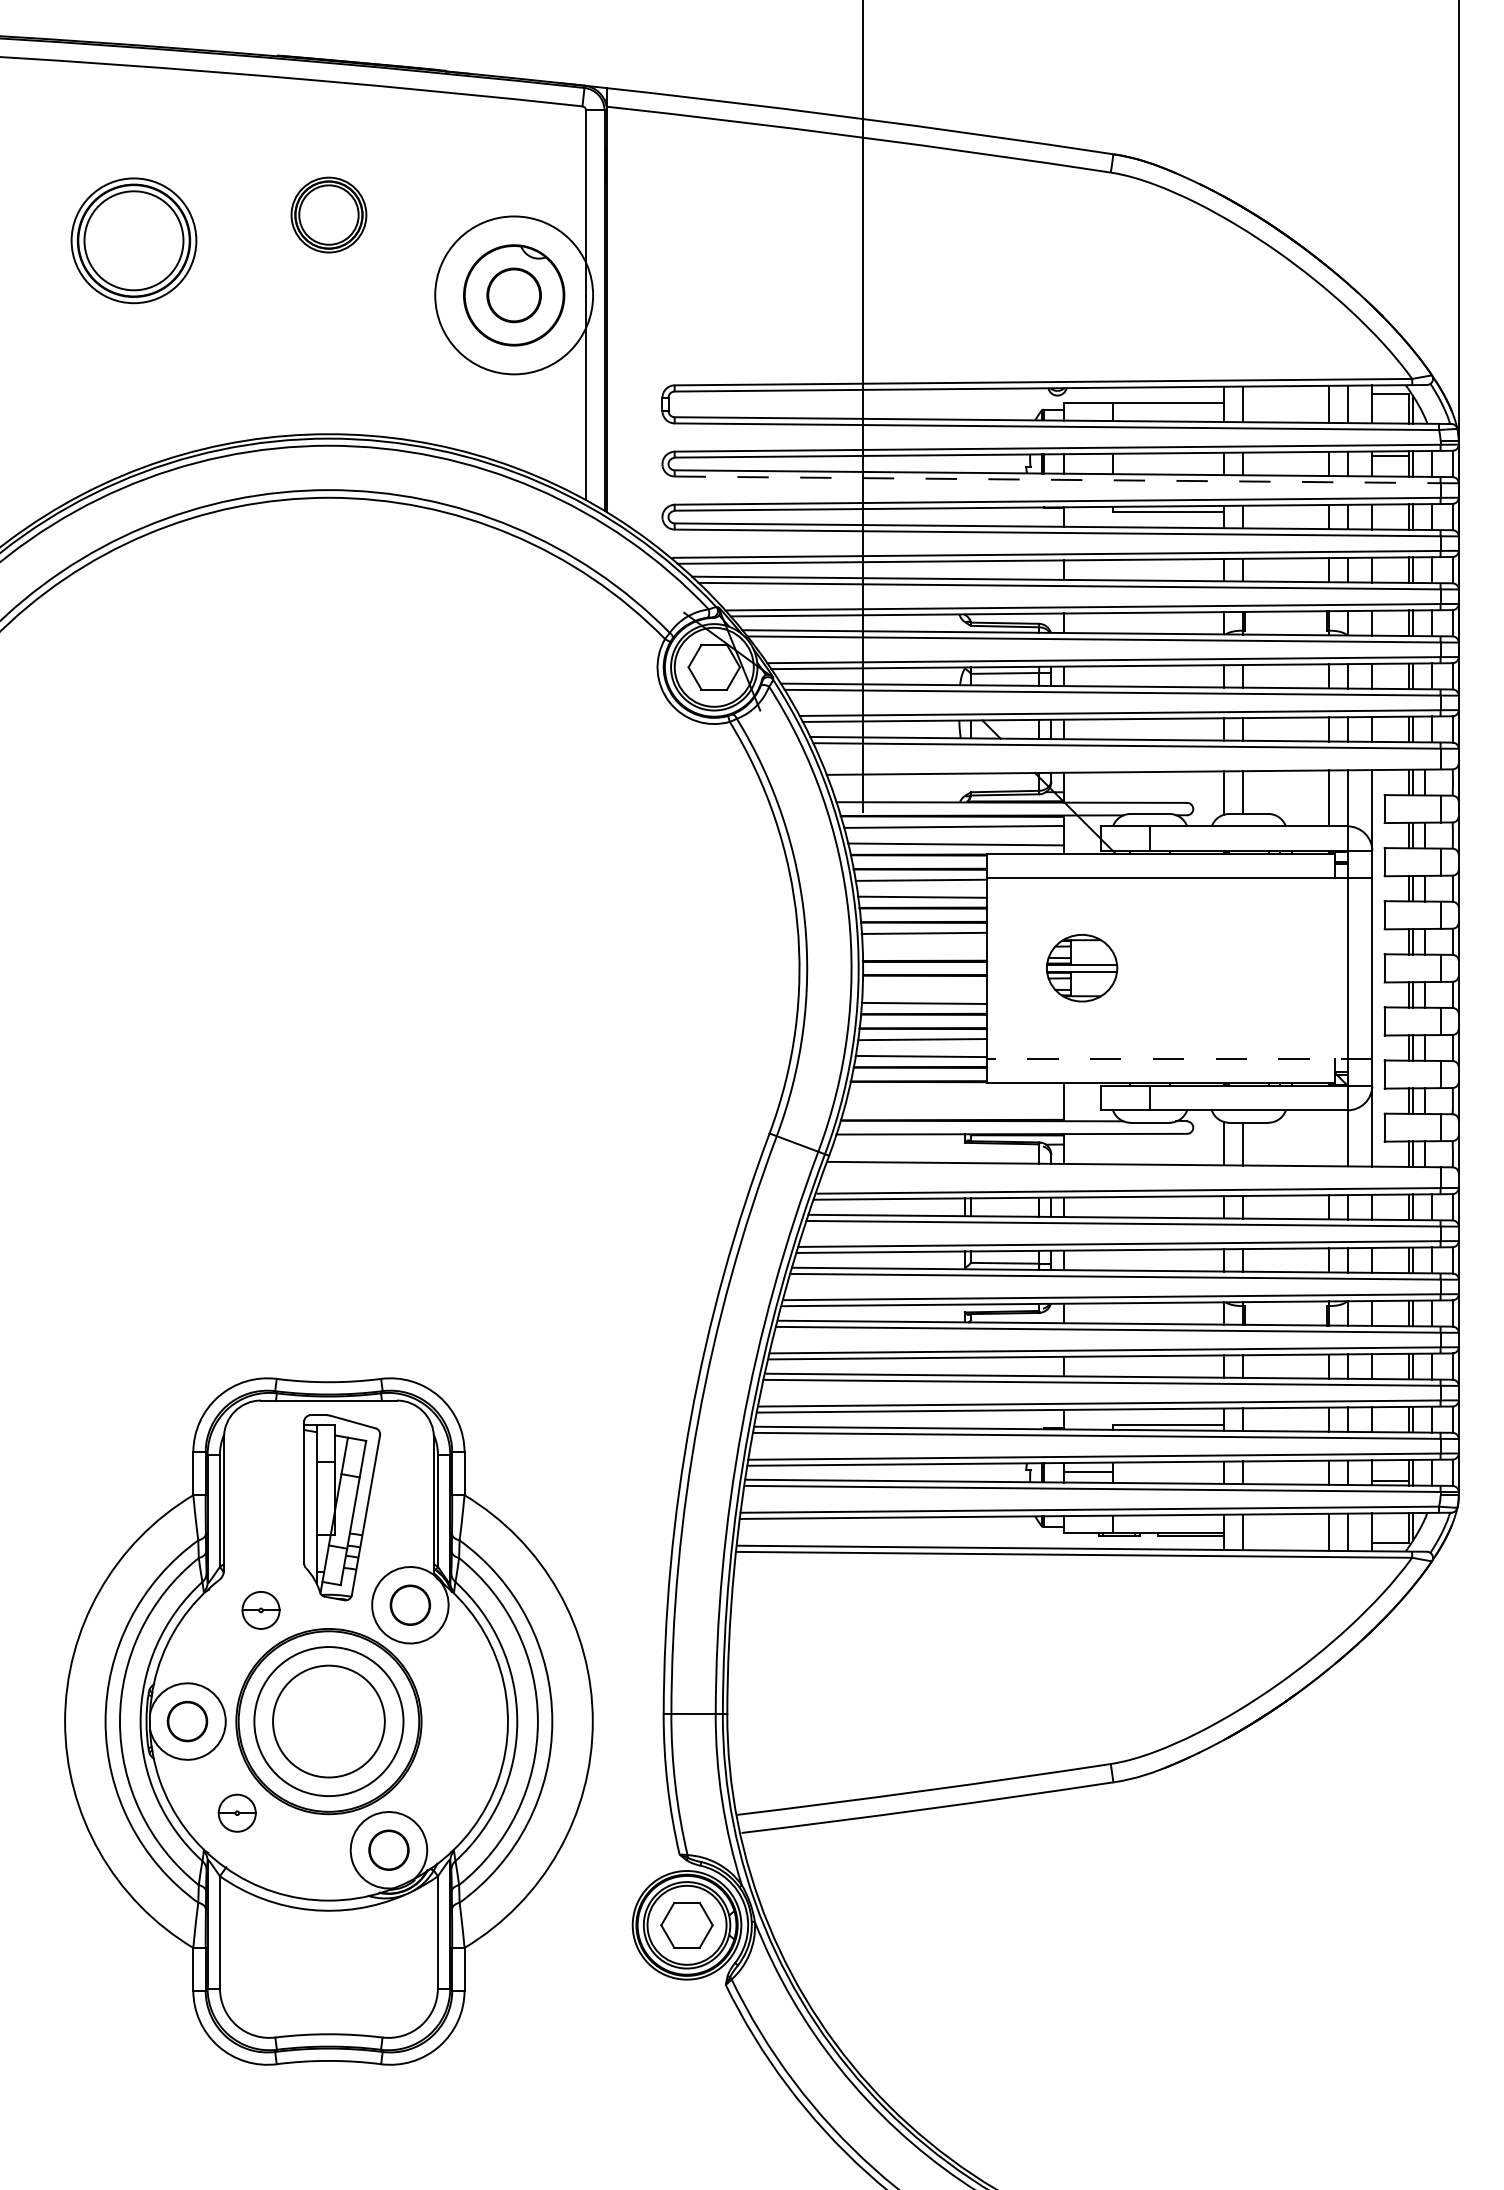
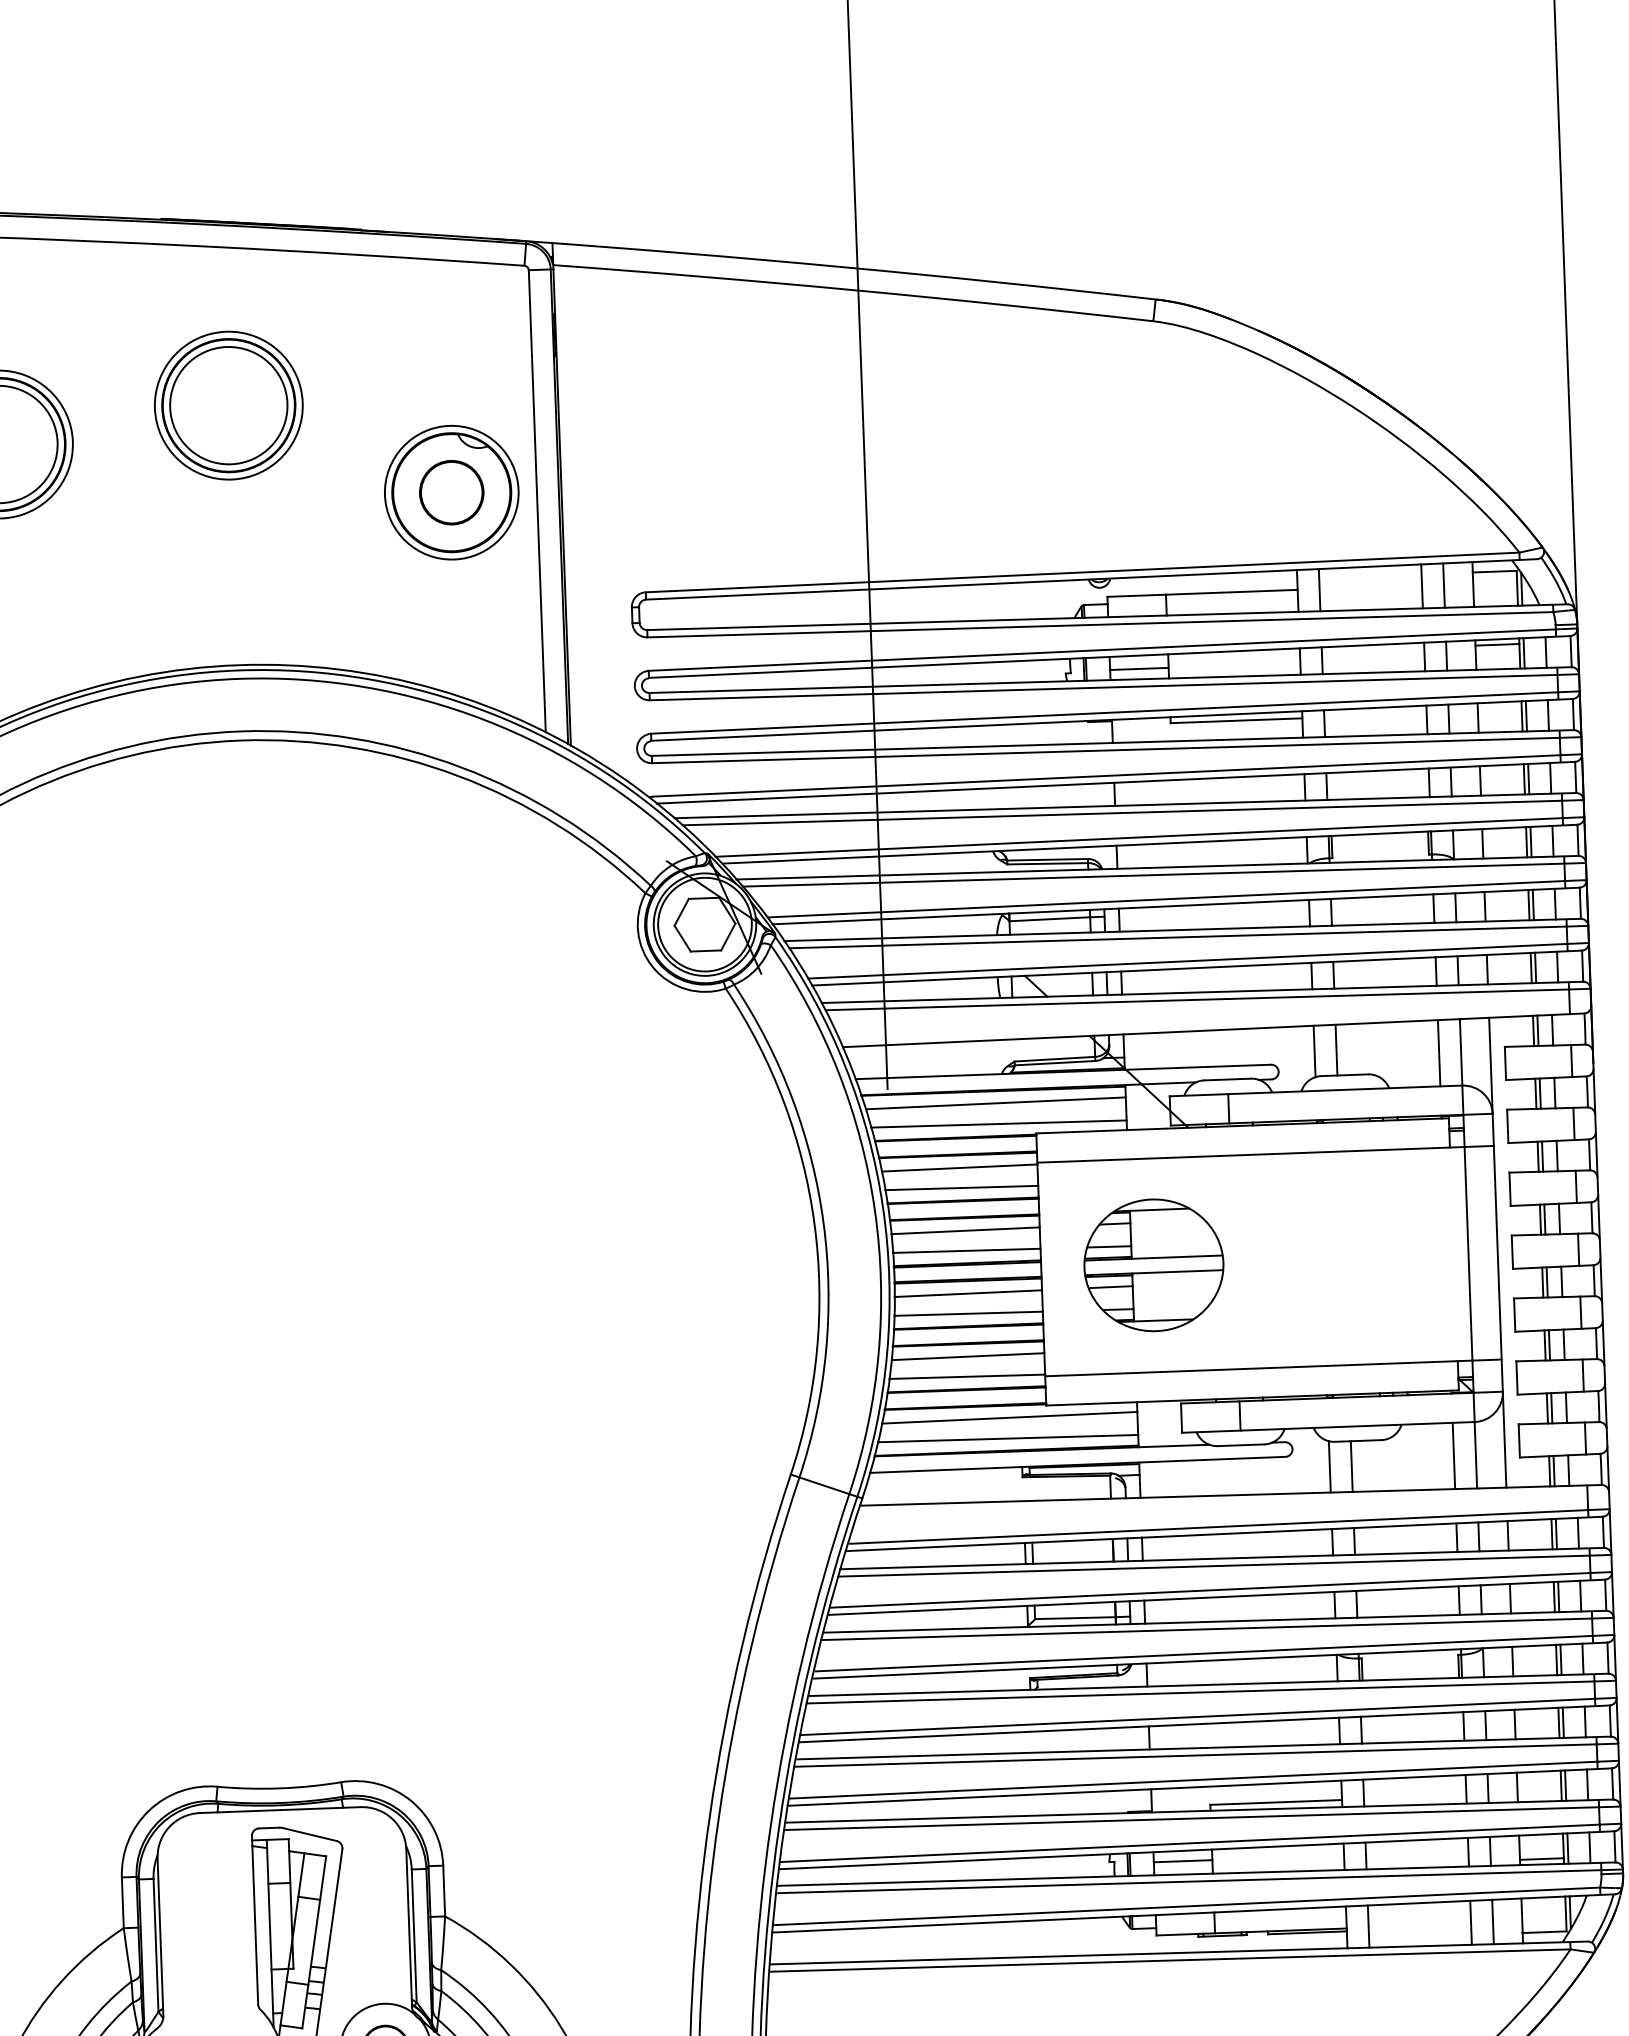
part: (328, 214) -> (228, 404), size x1.67
circle: (513, 295) -> (450, 492), size x0.71
line: (1088, 465) -> (1139, 669), added
line: (1057, 479) -> (1103, 687), dashed -> solid
line: (924, 949) -> (966, 1249), added
part: (1081, 967) -> (1153, 1264), size x1.67
line: (924, 986) -> (967, 1293), added
line: (1179, 1058) -> (1273, 1367), dashed -> solid
line: (955, 1092) -> (1009, 1417), added
line: (953, 1109) -> (1007, 1438), added
line: (1329, 1138) -> (1454, 1456), added

